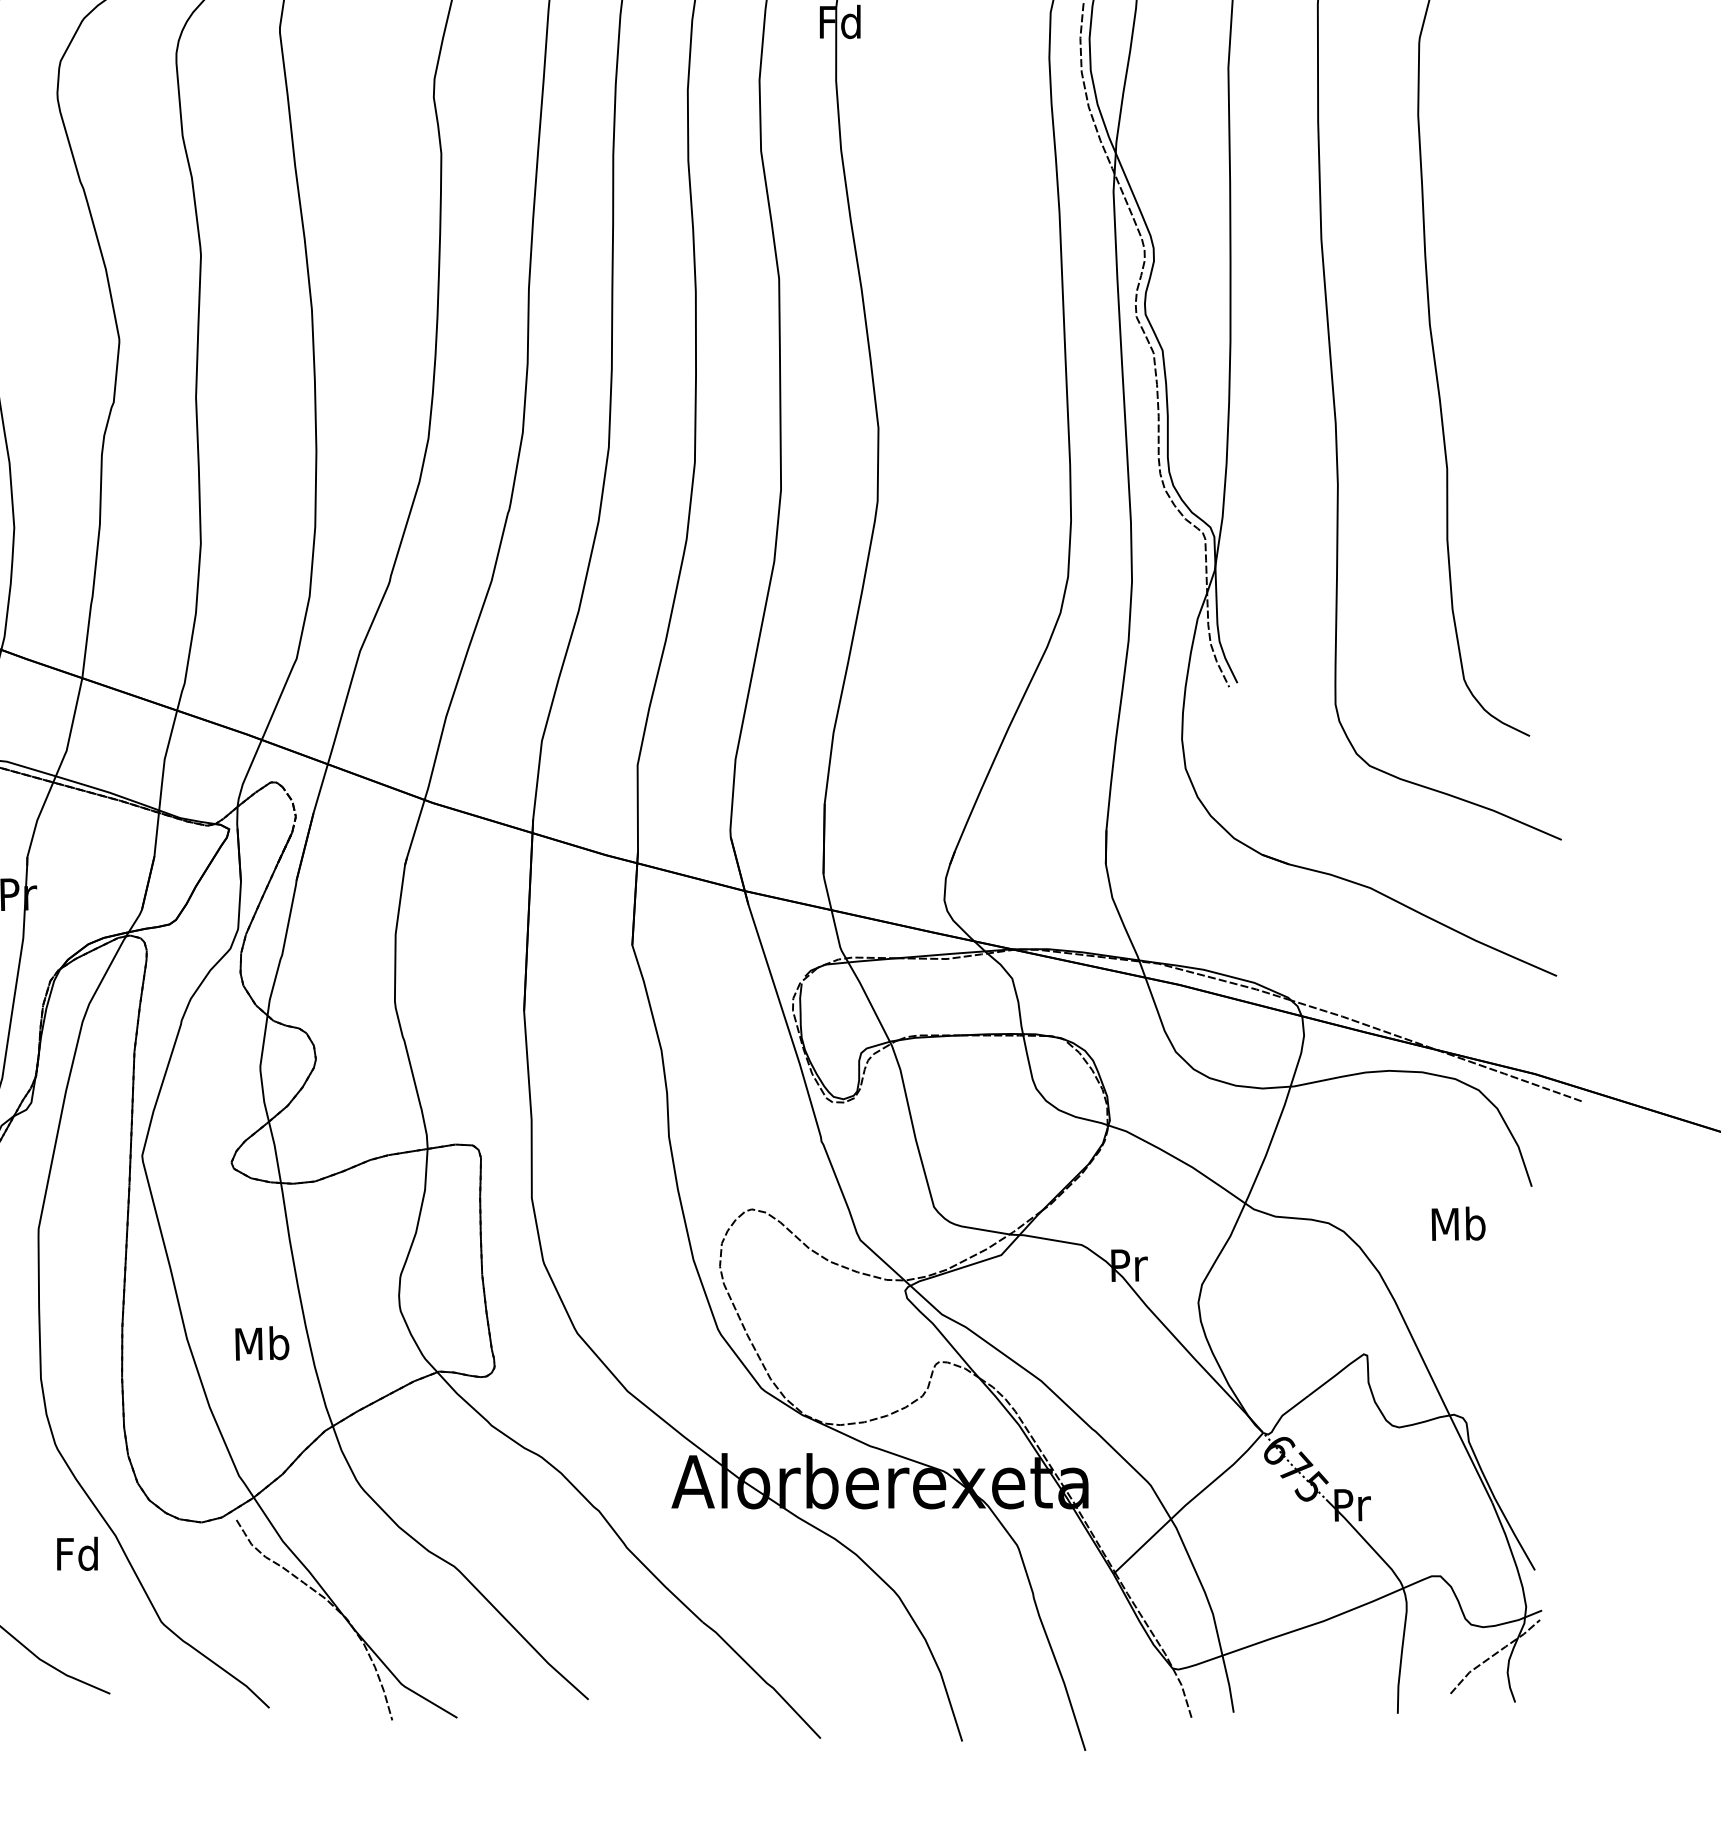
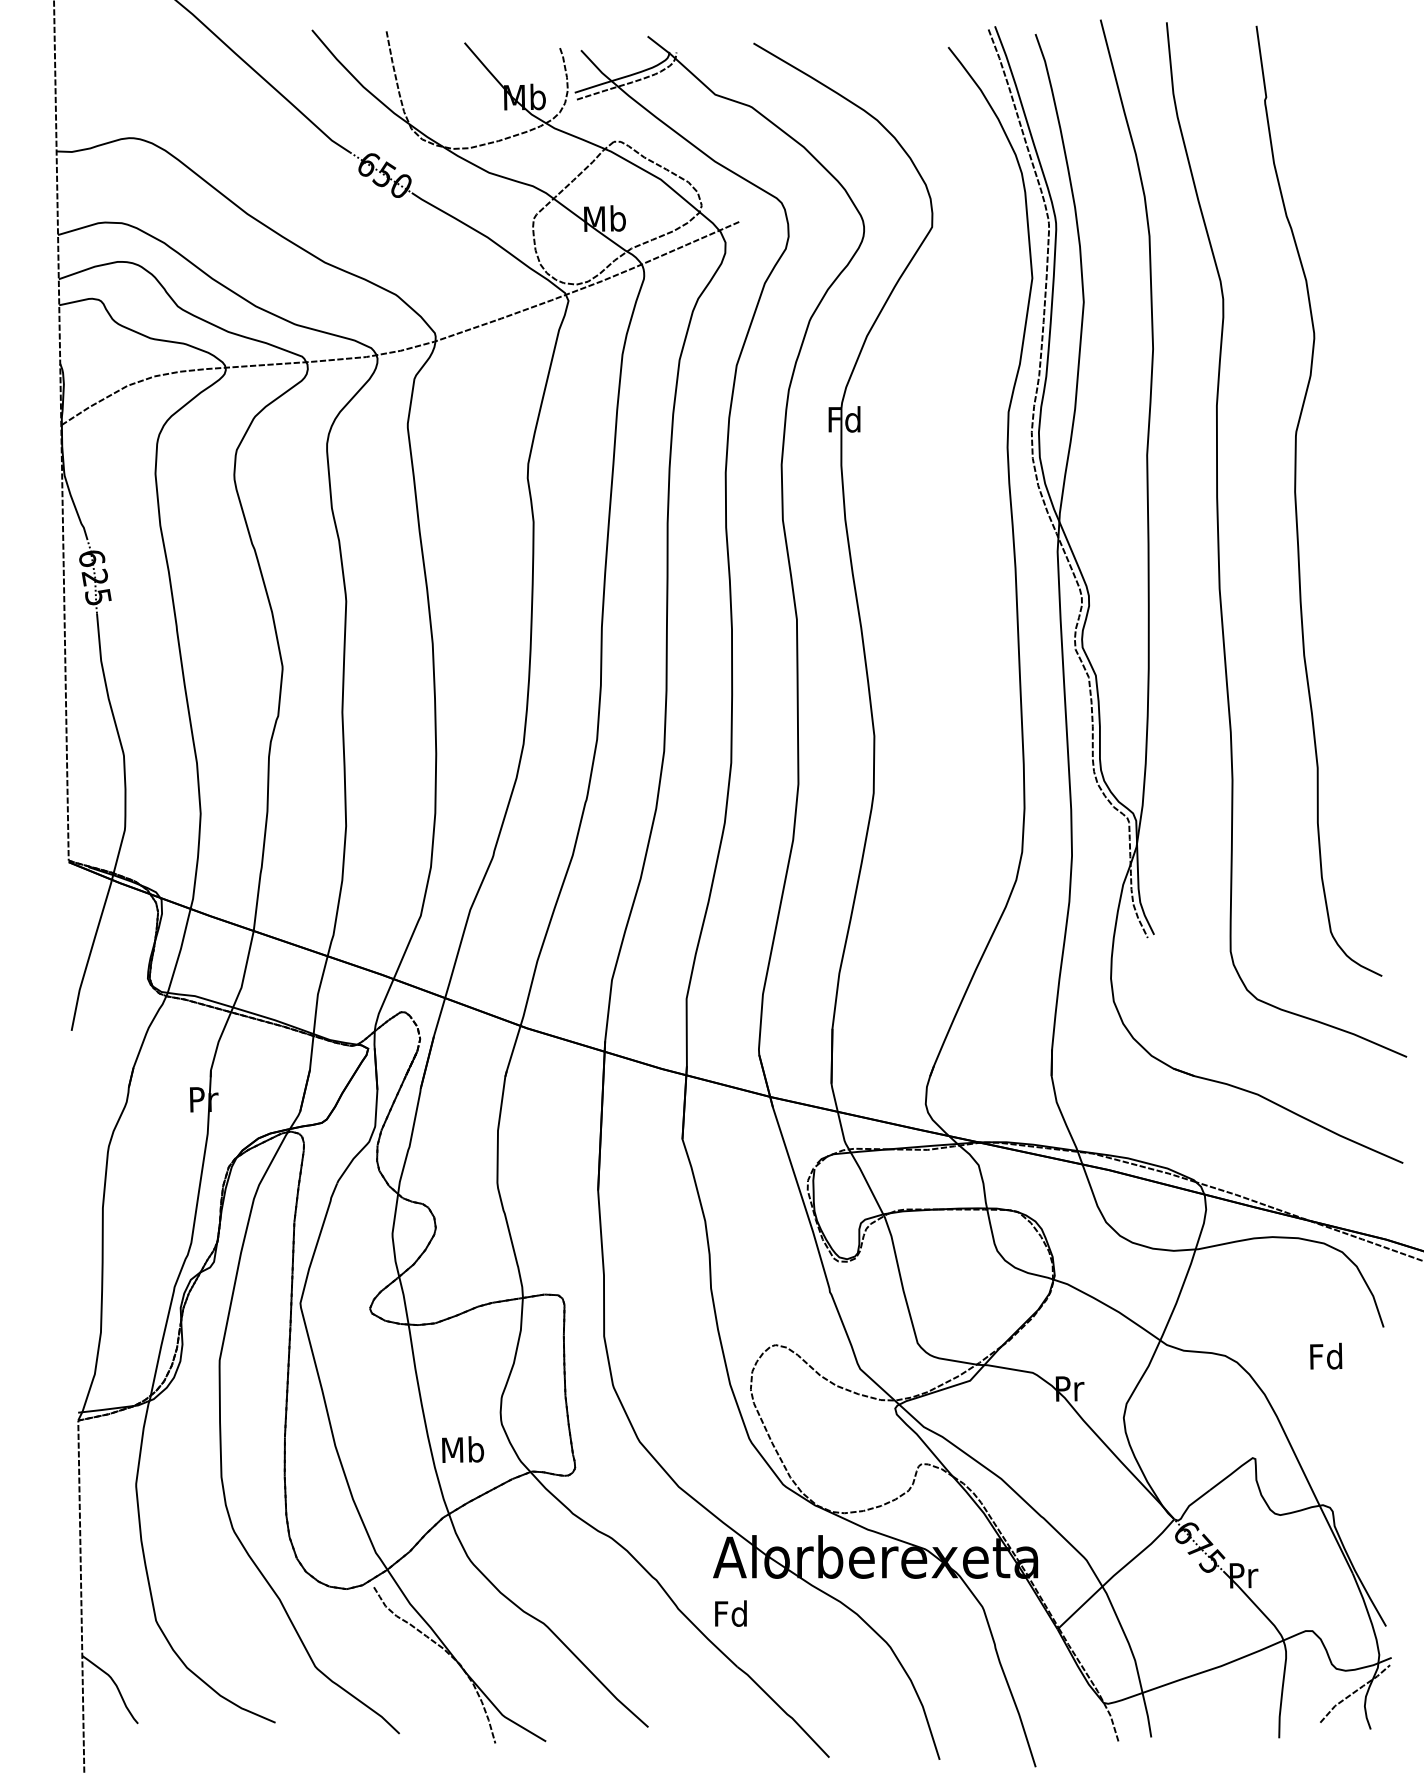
text: (1458, 1222) -> (1326, 1355), Mb -> Fd
text: (262, 1343) -> (463, 1449), moved
text: (76, 1553) -> (730, 1613), moved

